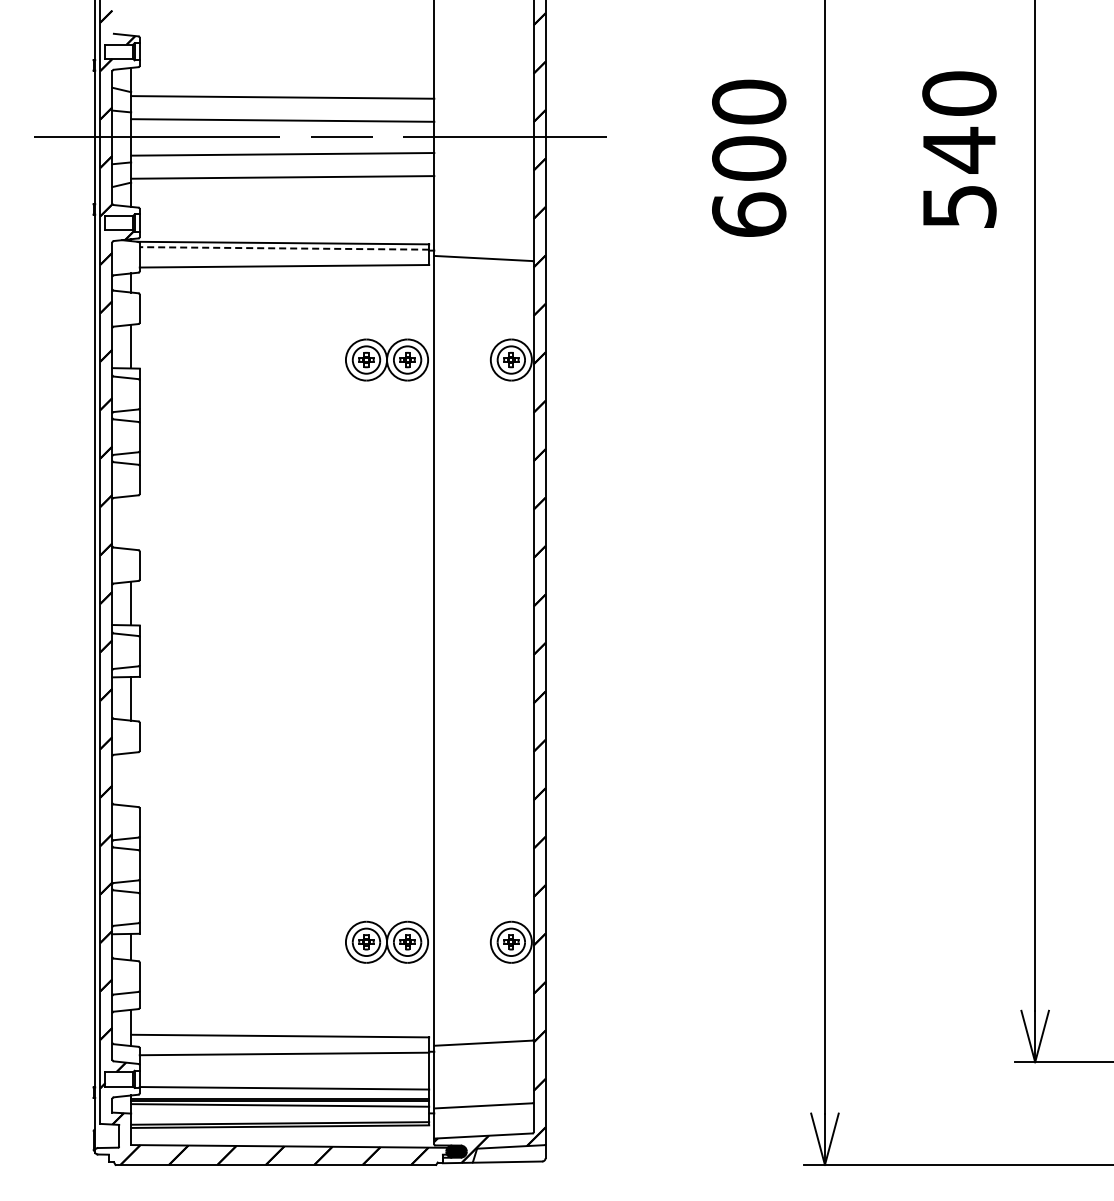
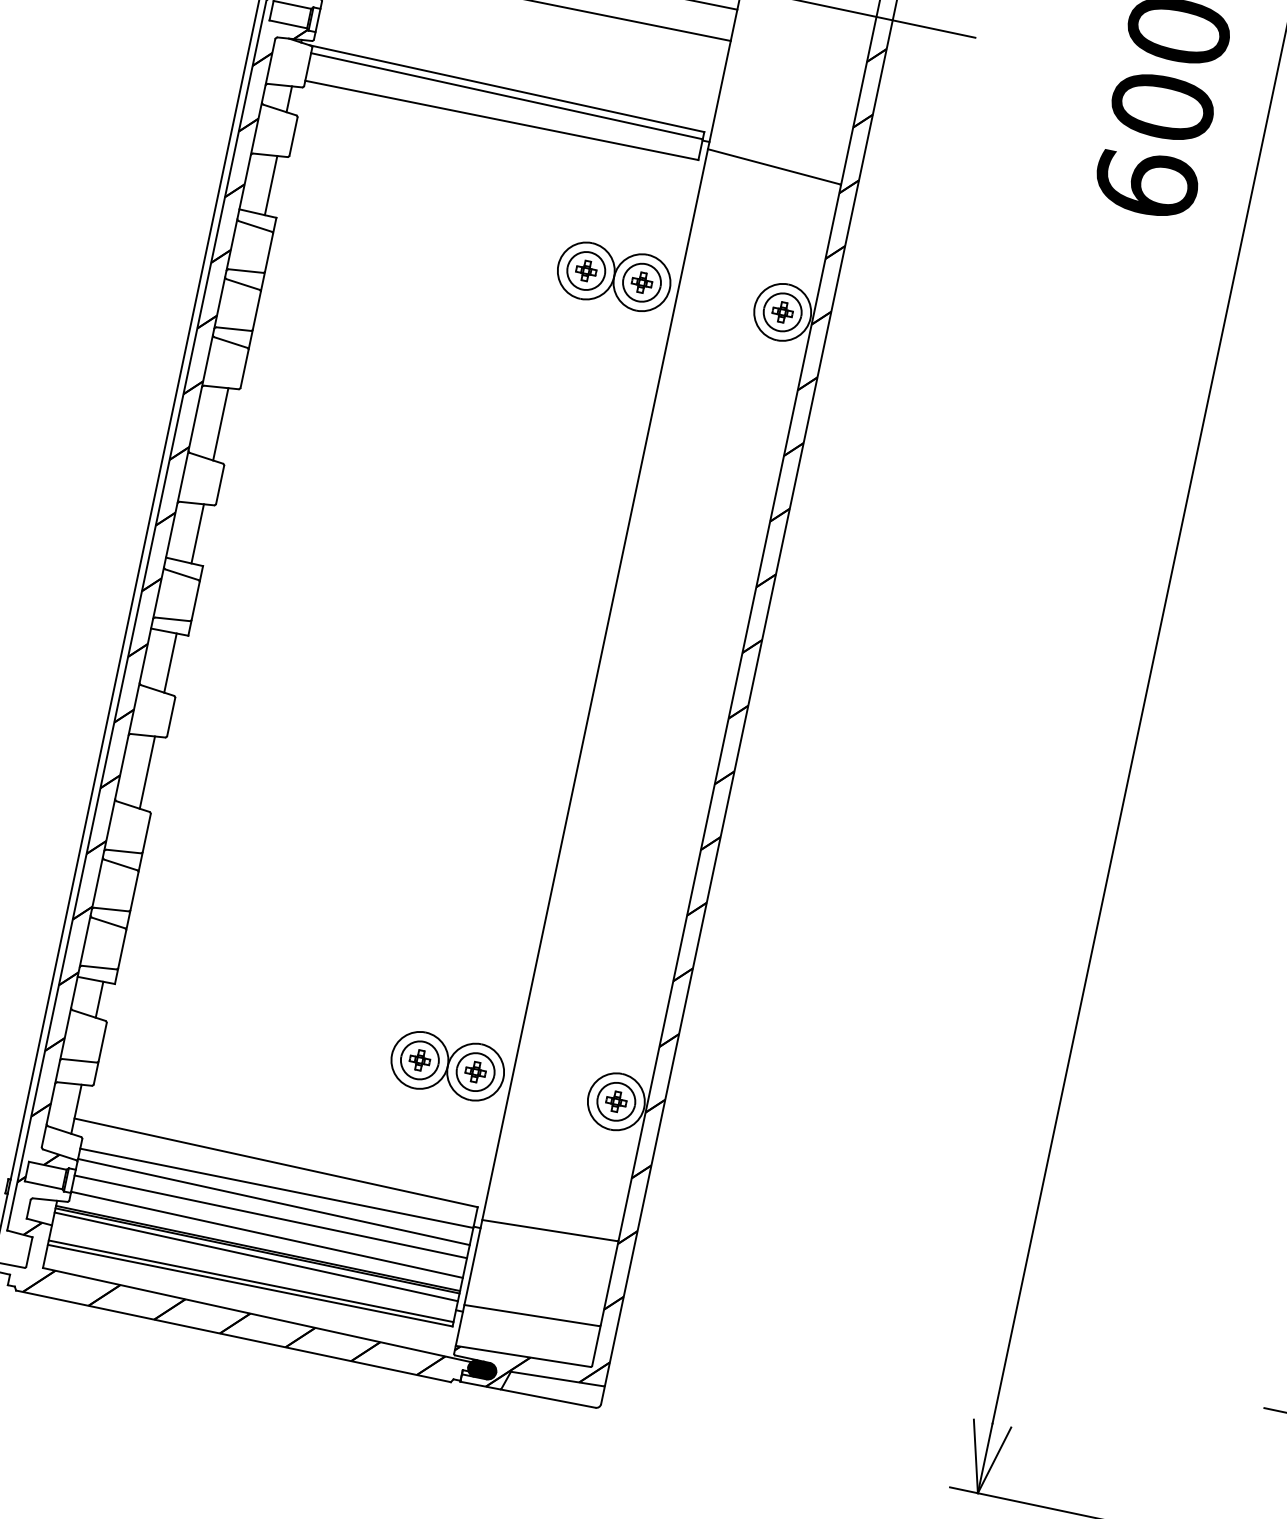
line: (284, 248) -> (507, 96), dashed -> solid
line: (131, 522) -> (221, 424), added
line: (131, 779) -> (147, 772), added
line: (284, 1063) -> (274, 1201), added
line: (284, 1075) -> (270, 1217), added

